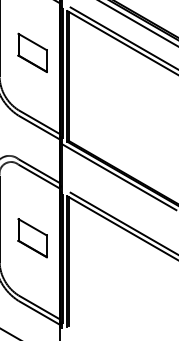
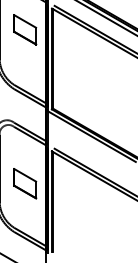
part: (33, 52) -> (25, 29), moved

